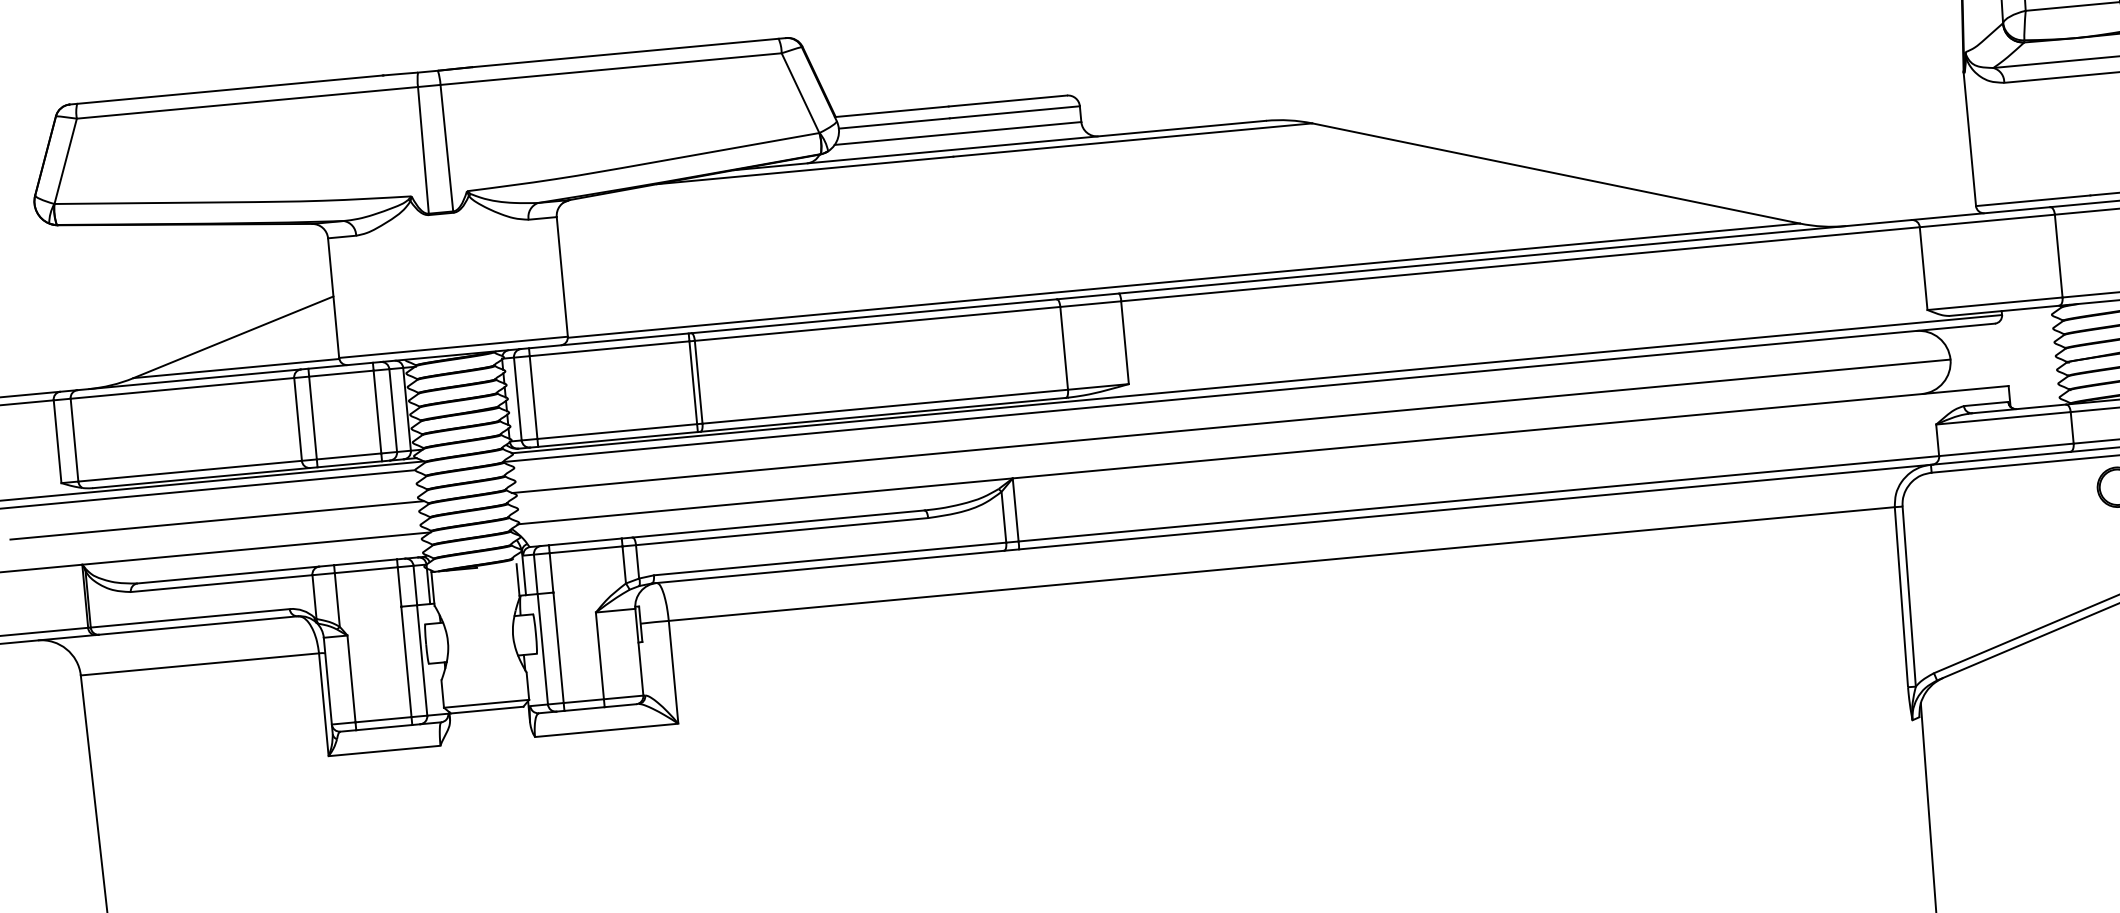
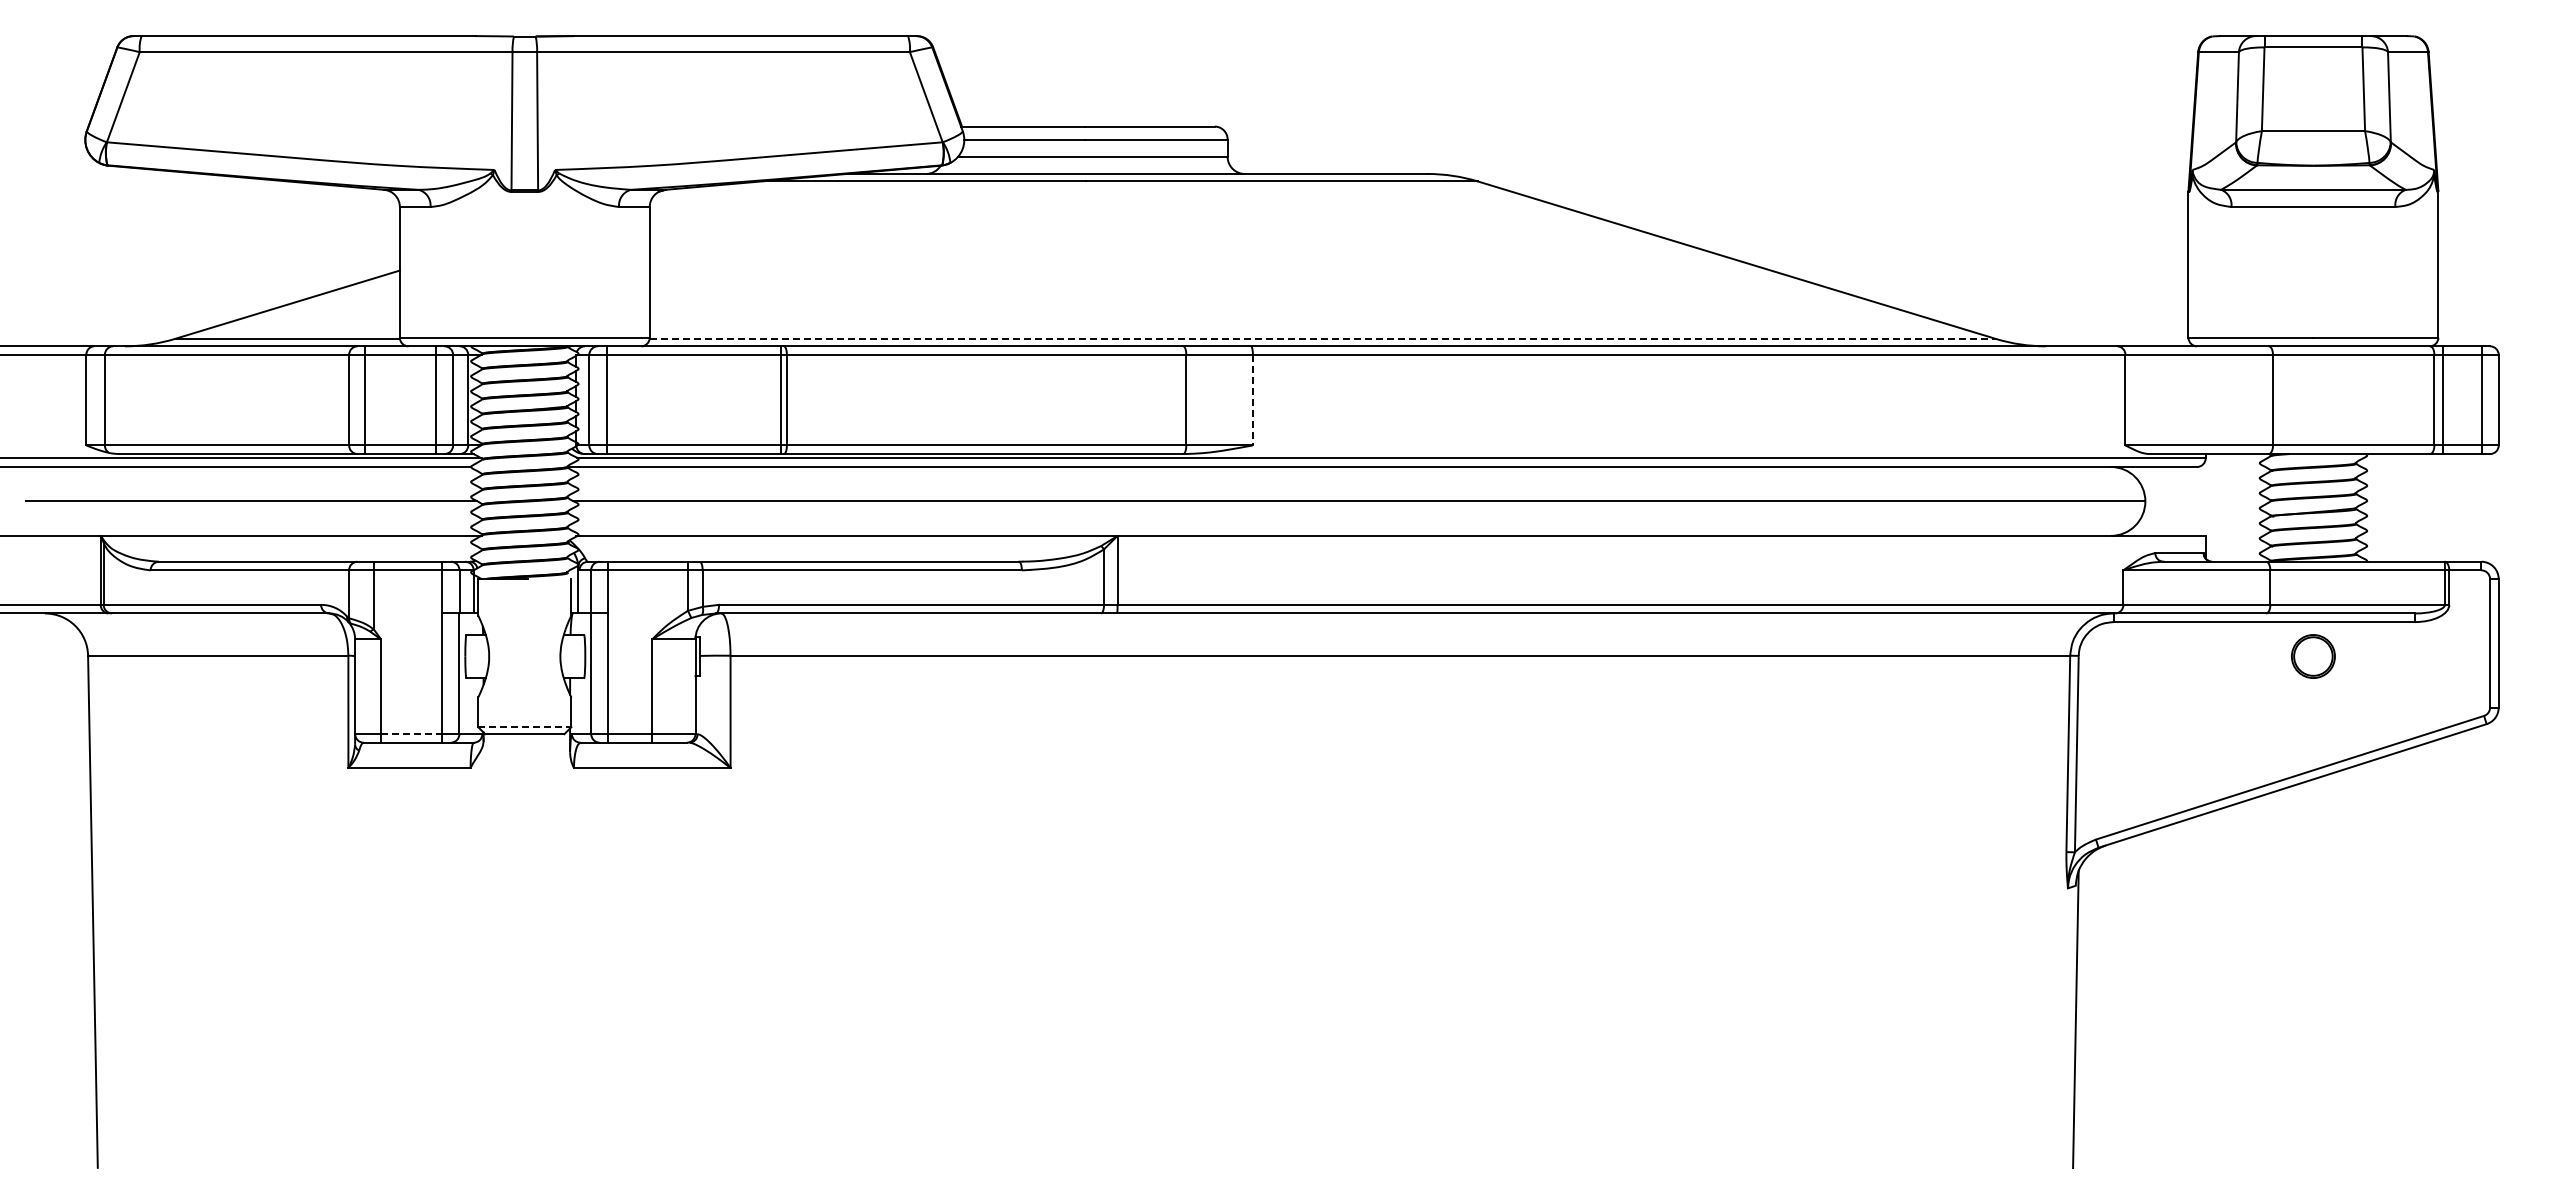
line: (1184, 280) -> (1323, 338), solid -> dashed
line: (1124, 343) -> (1252, 400), solid -> dashed
line: (486, 704) -> (524, 727), solid -> dashed
line: (383, 720) -> (411, 734), solid -> dashed

